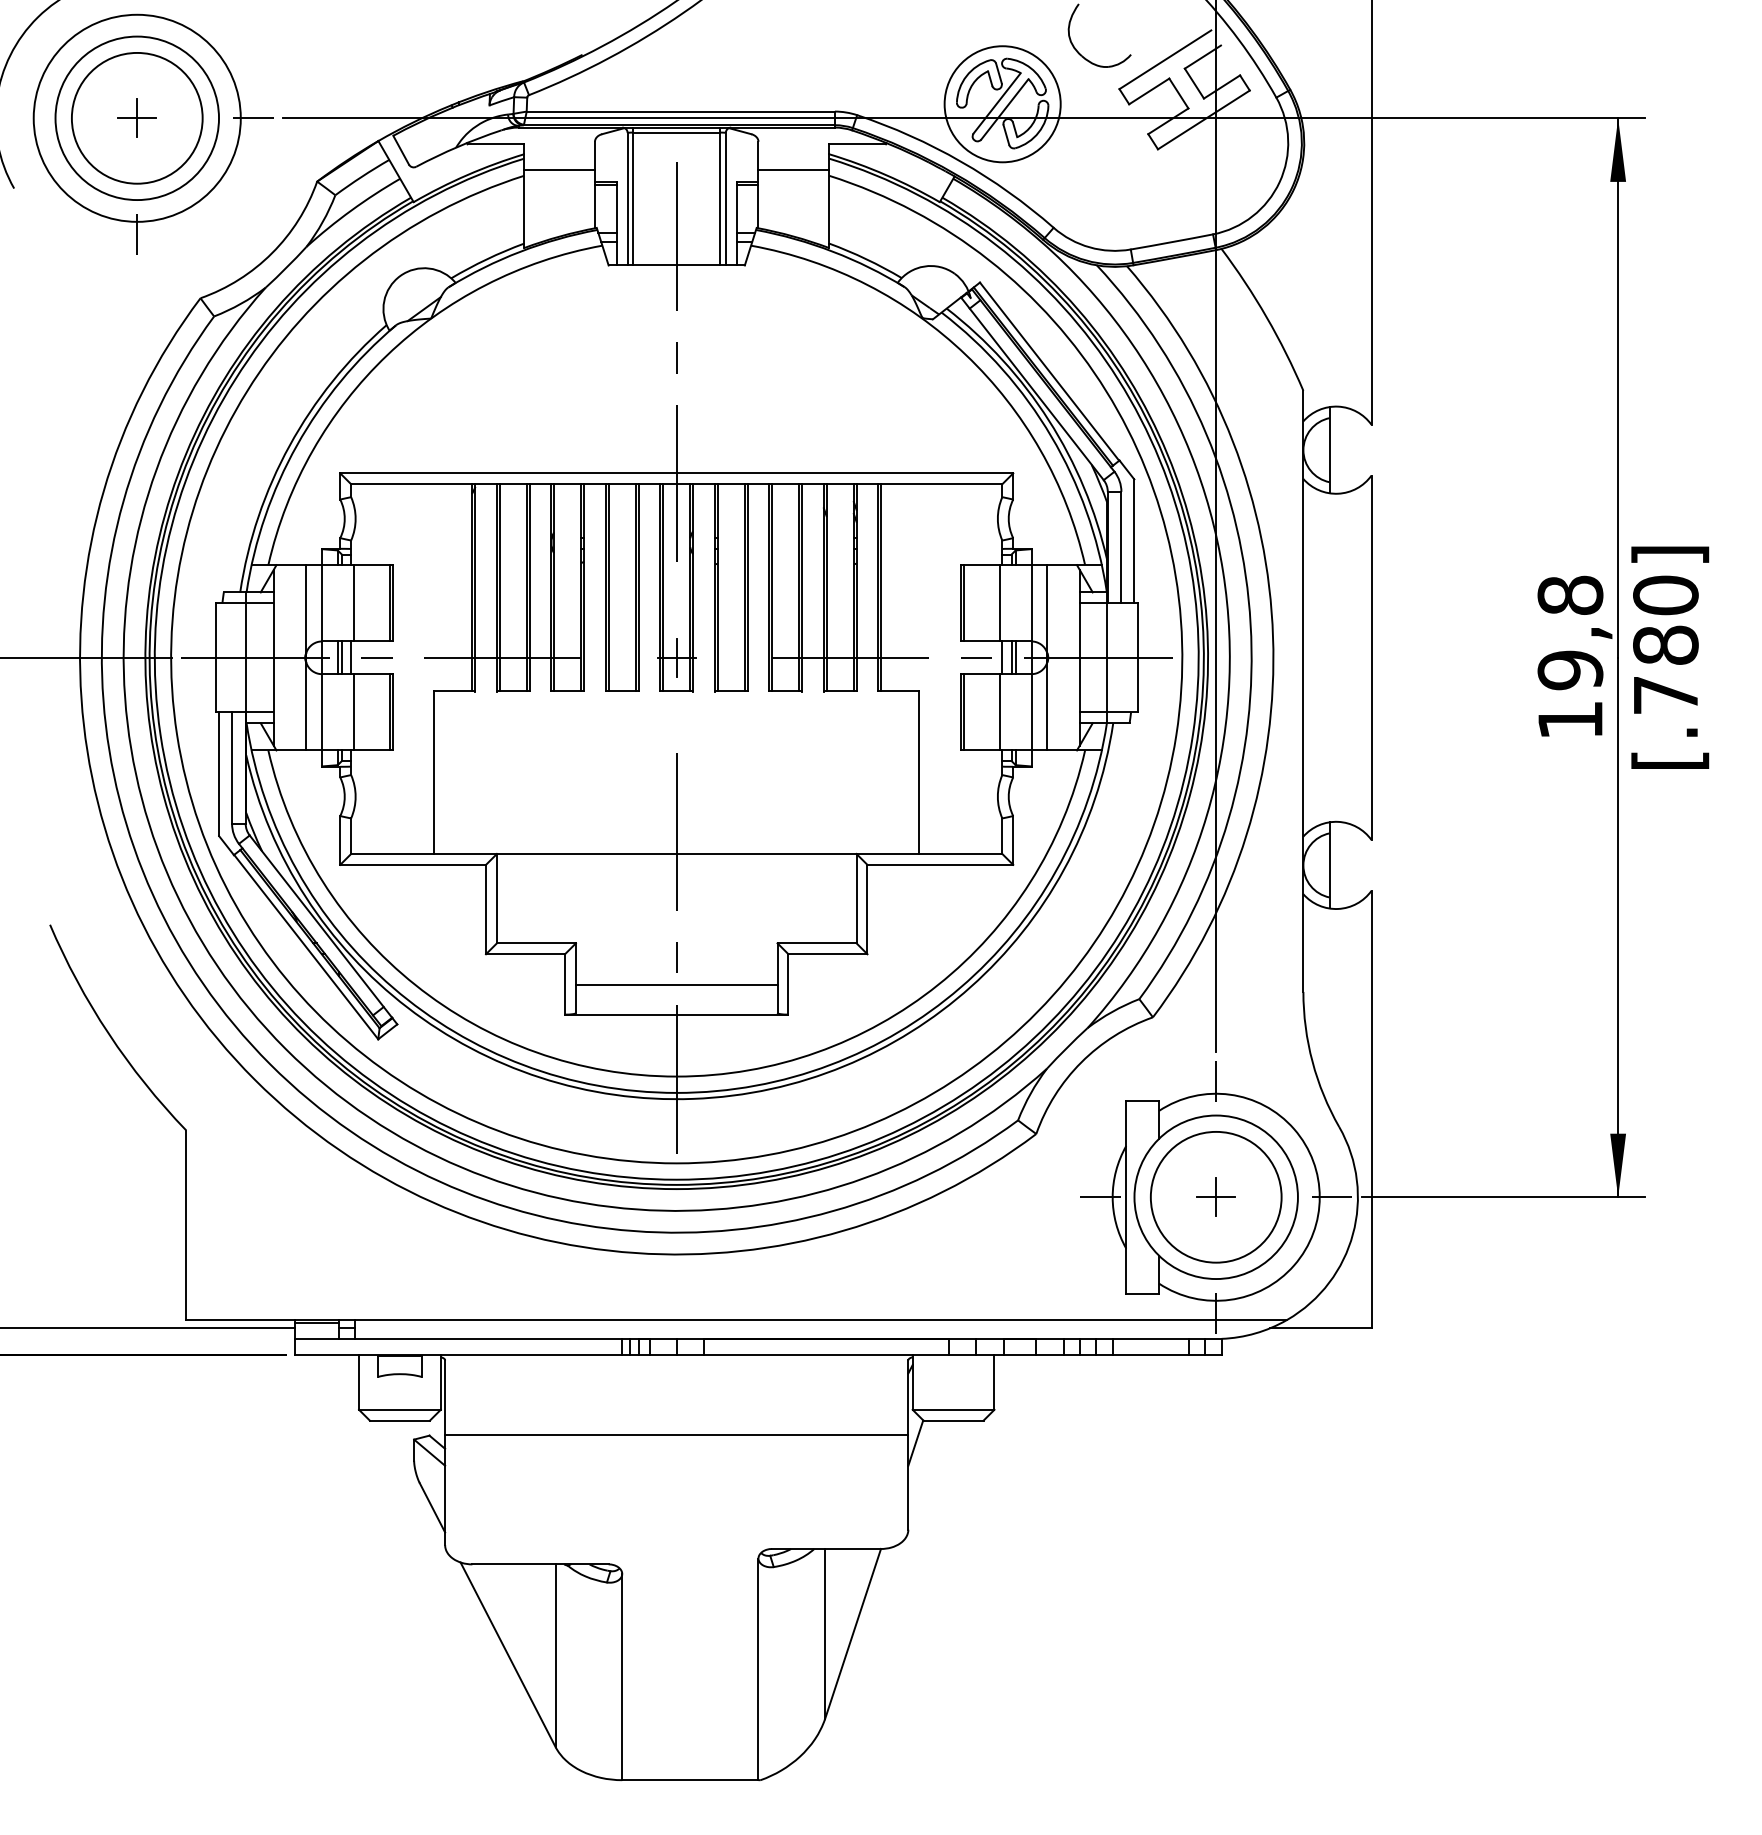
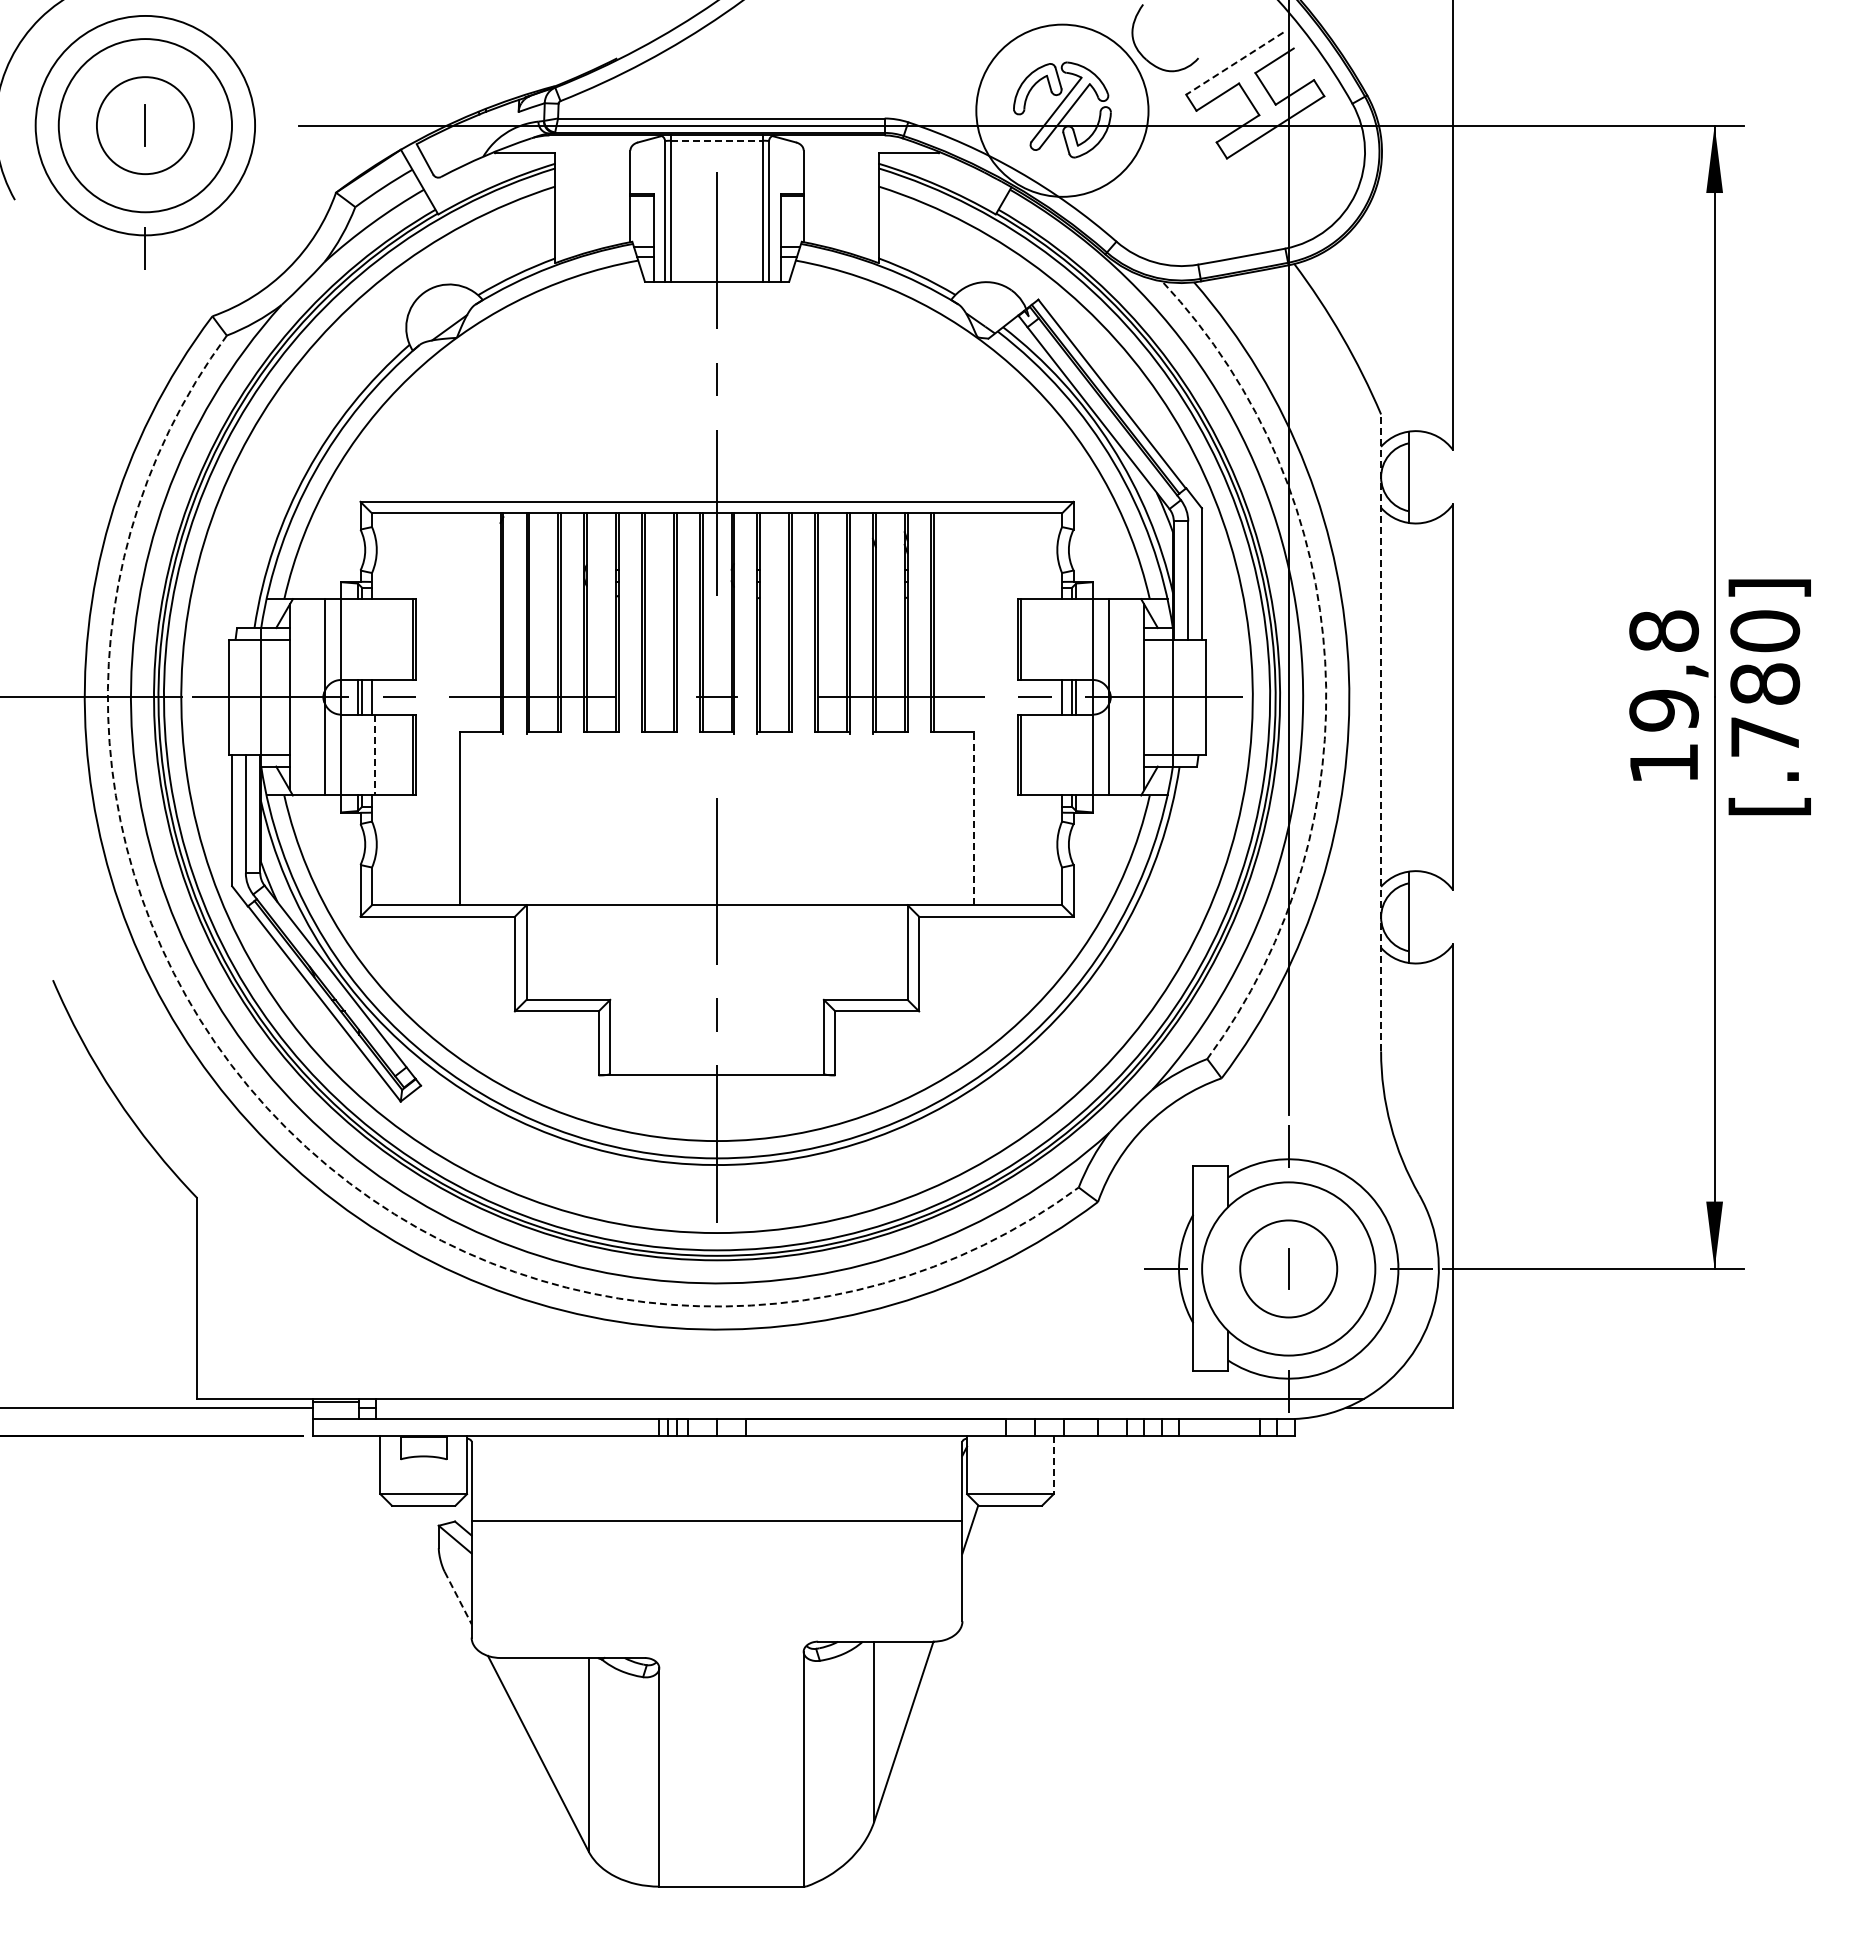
line: (1165, 59) -> (1234, 63), solid -> dashed
circle: (1001, 104) -> (1061, 110), size x1.4
circle: (137, 118) -> (145, 125), size x0.7
line: (137, 118) -> (145, 125), removed
line: (252, 118) -> (267, 125), removed
line: (677, 132) -> (717, 140), solid -> dashed
line: (559, 170) -> (592, 180), removed
line: (793, 170) -> (840, 180), removed
line: (354, 603) -> (375, 639), removed
line: (999, 603) -> (1059, 639), removed
arc: (1250, 624) -> (1325, 661), solid -> dashed
line: (677, 657) -> (717, 697), removed
line: (1303, 691) -> (1381, 732), solid -> dashed
line: (999, 711) -> (1059, 754), removed
line: (354, 712) -> (375, 755), solid -> dashed
line: (919, 772) -> (974, 818), solid -> dashed
line: (676, 984) -> (716, 1043), removed
arc: (270, 1064) -> (286, 1128), solid -> dashed
circle: (1216, 1196) -> (1288, 1268), size x0.7
line: (1216, 1196) -> (1288, 1268), removed
line: (994, 1382) -> (1053, 1465), solid -> dashed
line: (432, 1508) -> (458, 1598), solid -> dashed

